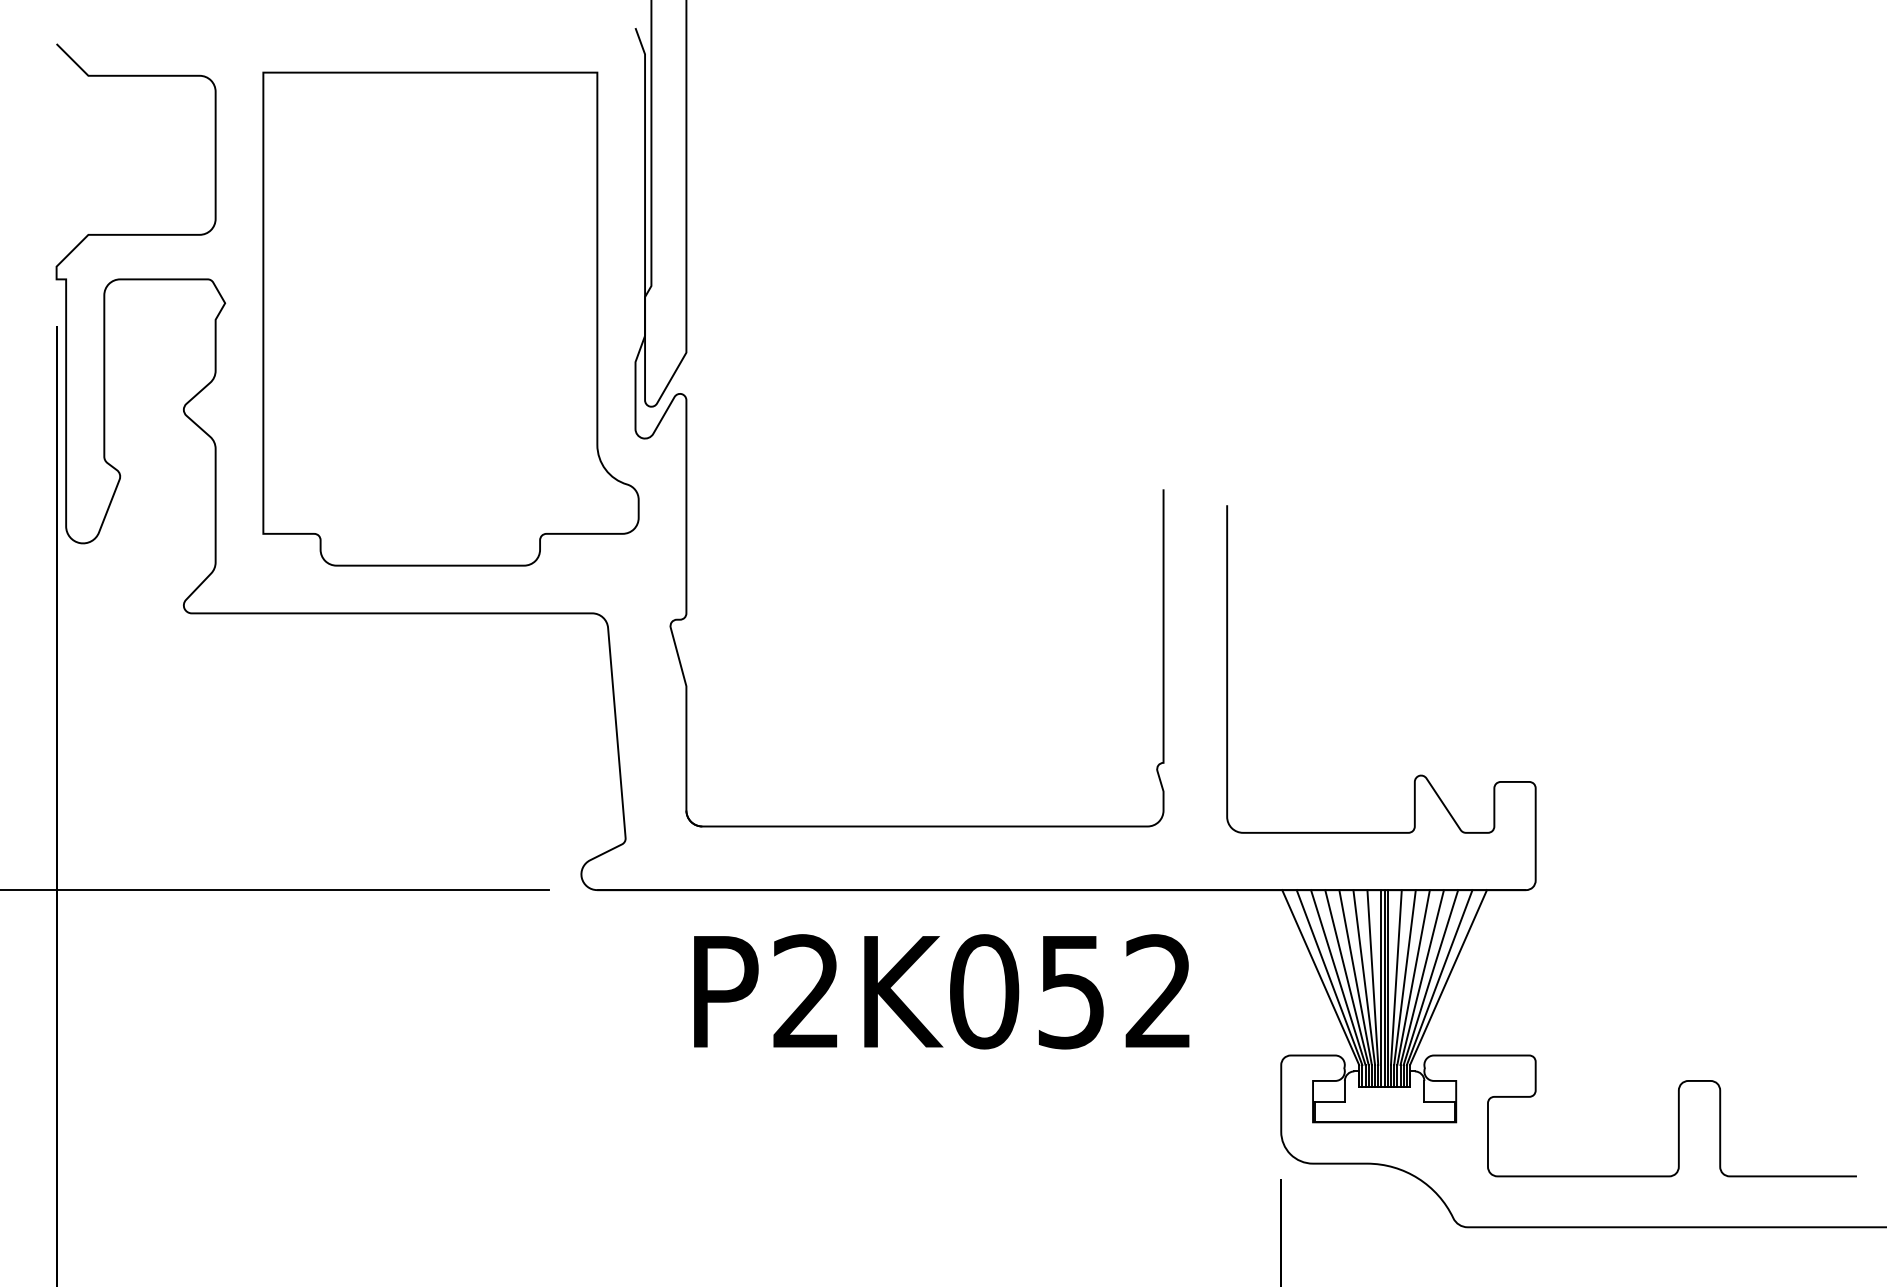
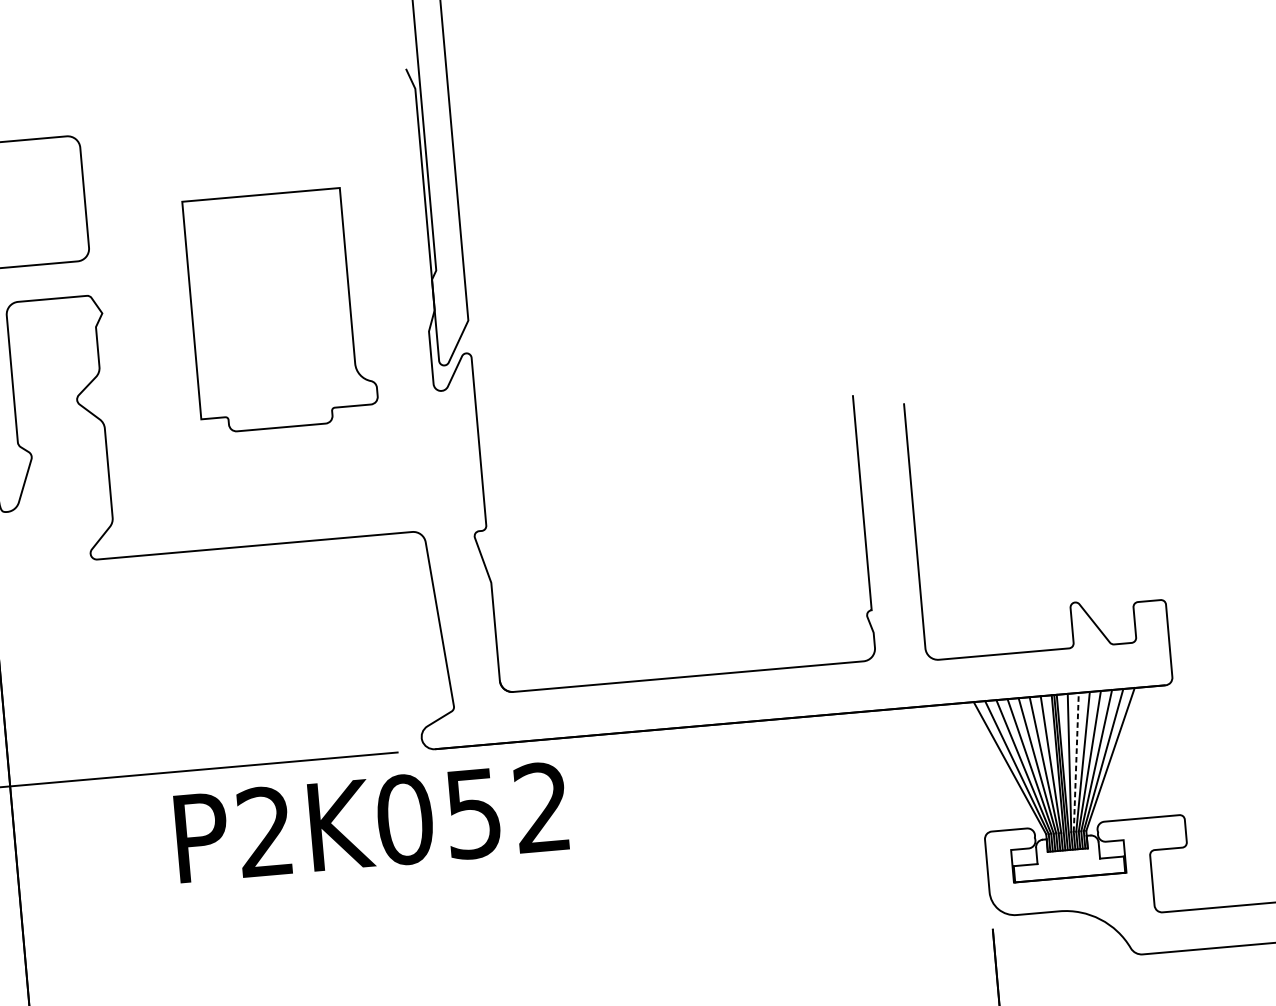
part: (450, 318) -> (280, 309), size x0.6
line: (1405, 977) -> (1076, 762), solid -> dashed
text: (941, 991) -> (371, 822), moved

